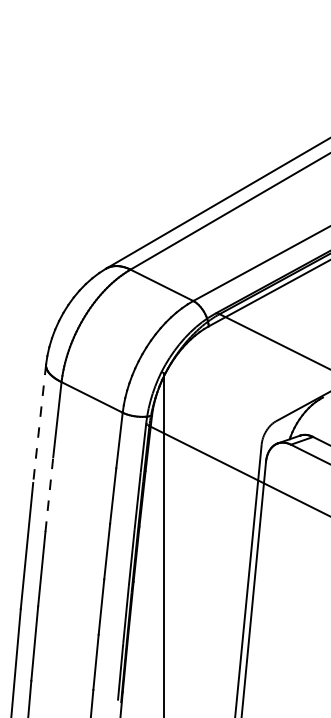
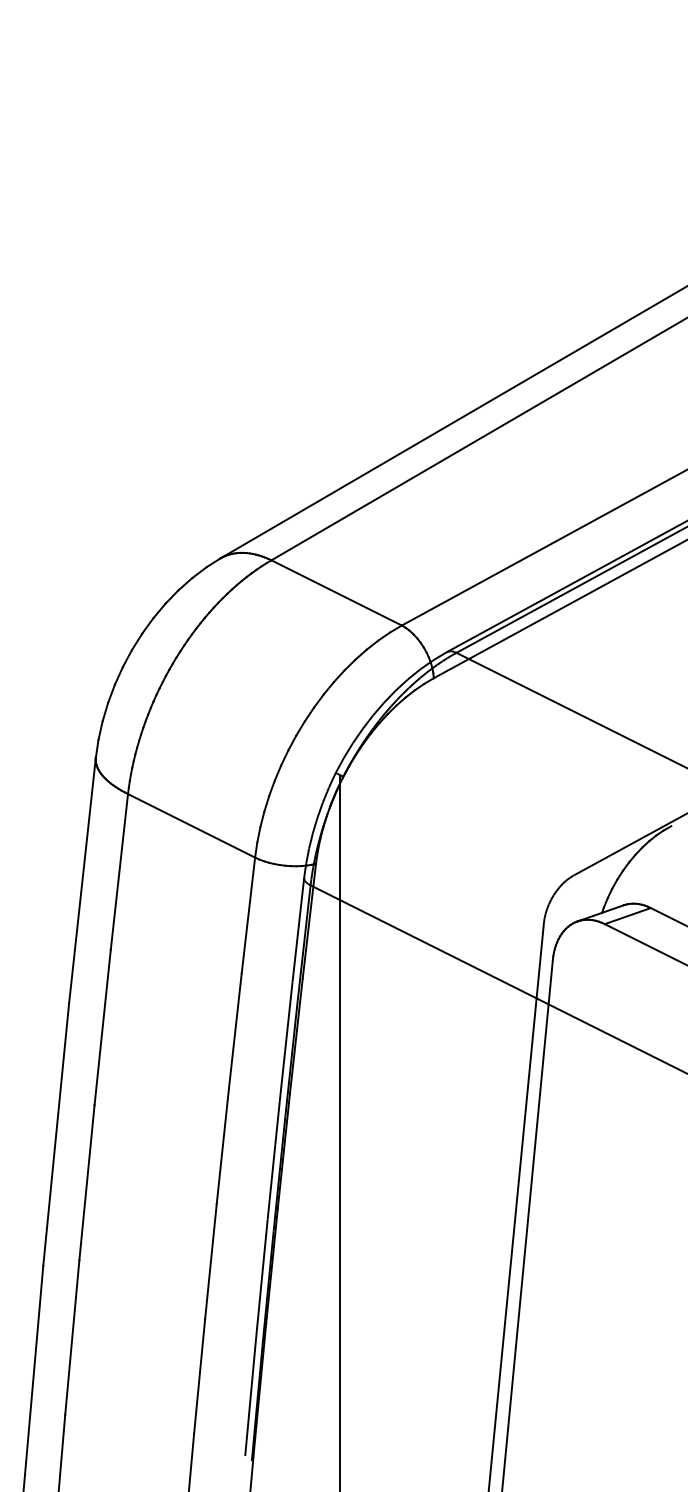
line: (39, 423) -> (82, 880), dashed -> solid
line: (49, 494) -> (102, 1027), dashed -> solid

